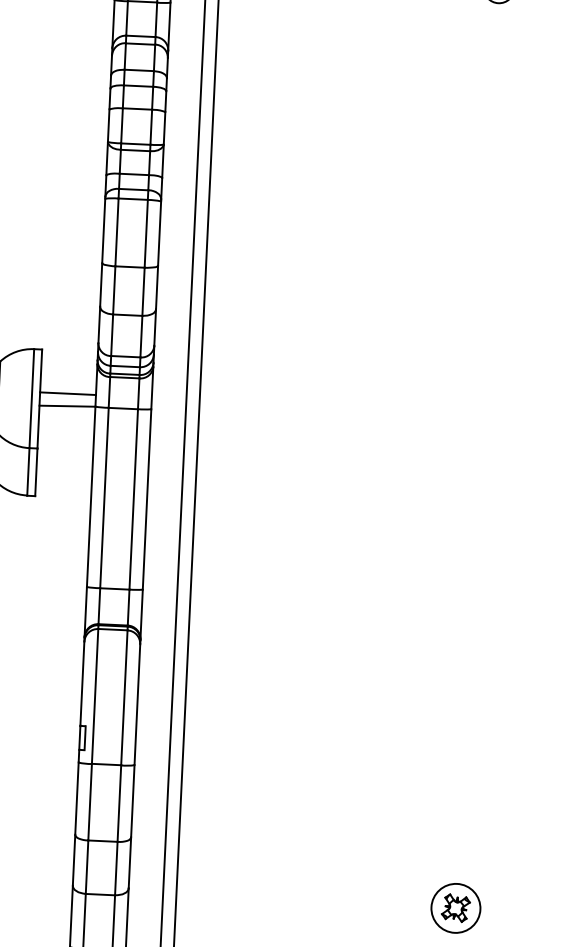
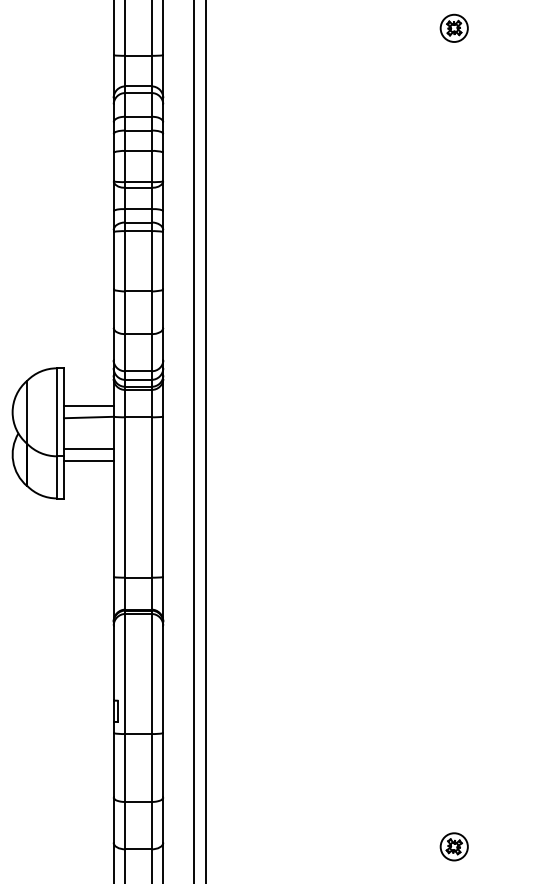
line: (65, 441) -> (88, 448), added
line: (64, 454) -> (88, 460), added
part: (454, 907) -> (453, 846), size x0.62

